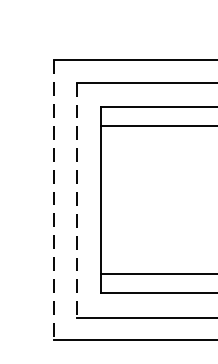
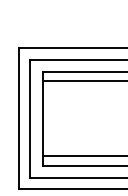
line: (55, 201) -> (19, 119), dashed -> solid
line: (76, 201) -> (30, 119), dashed -> solid

